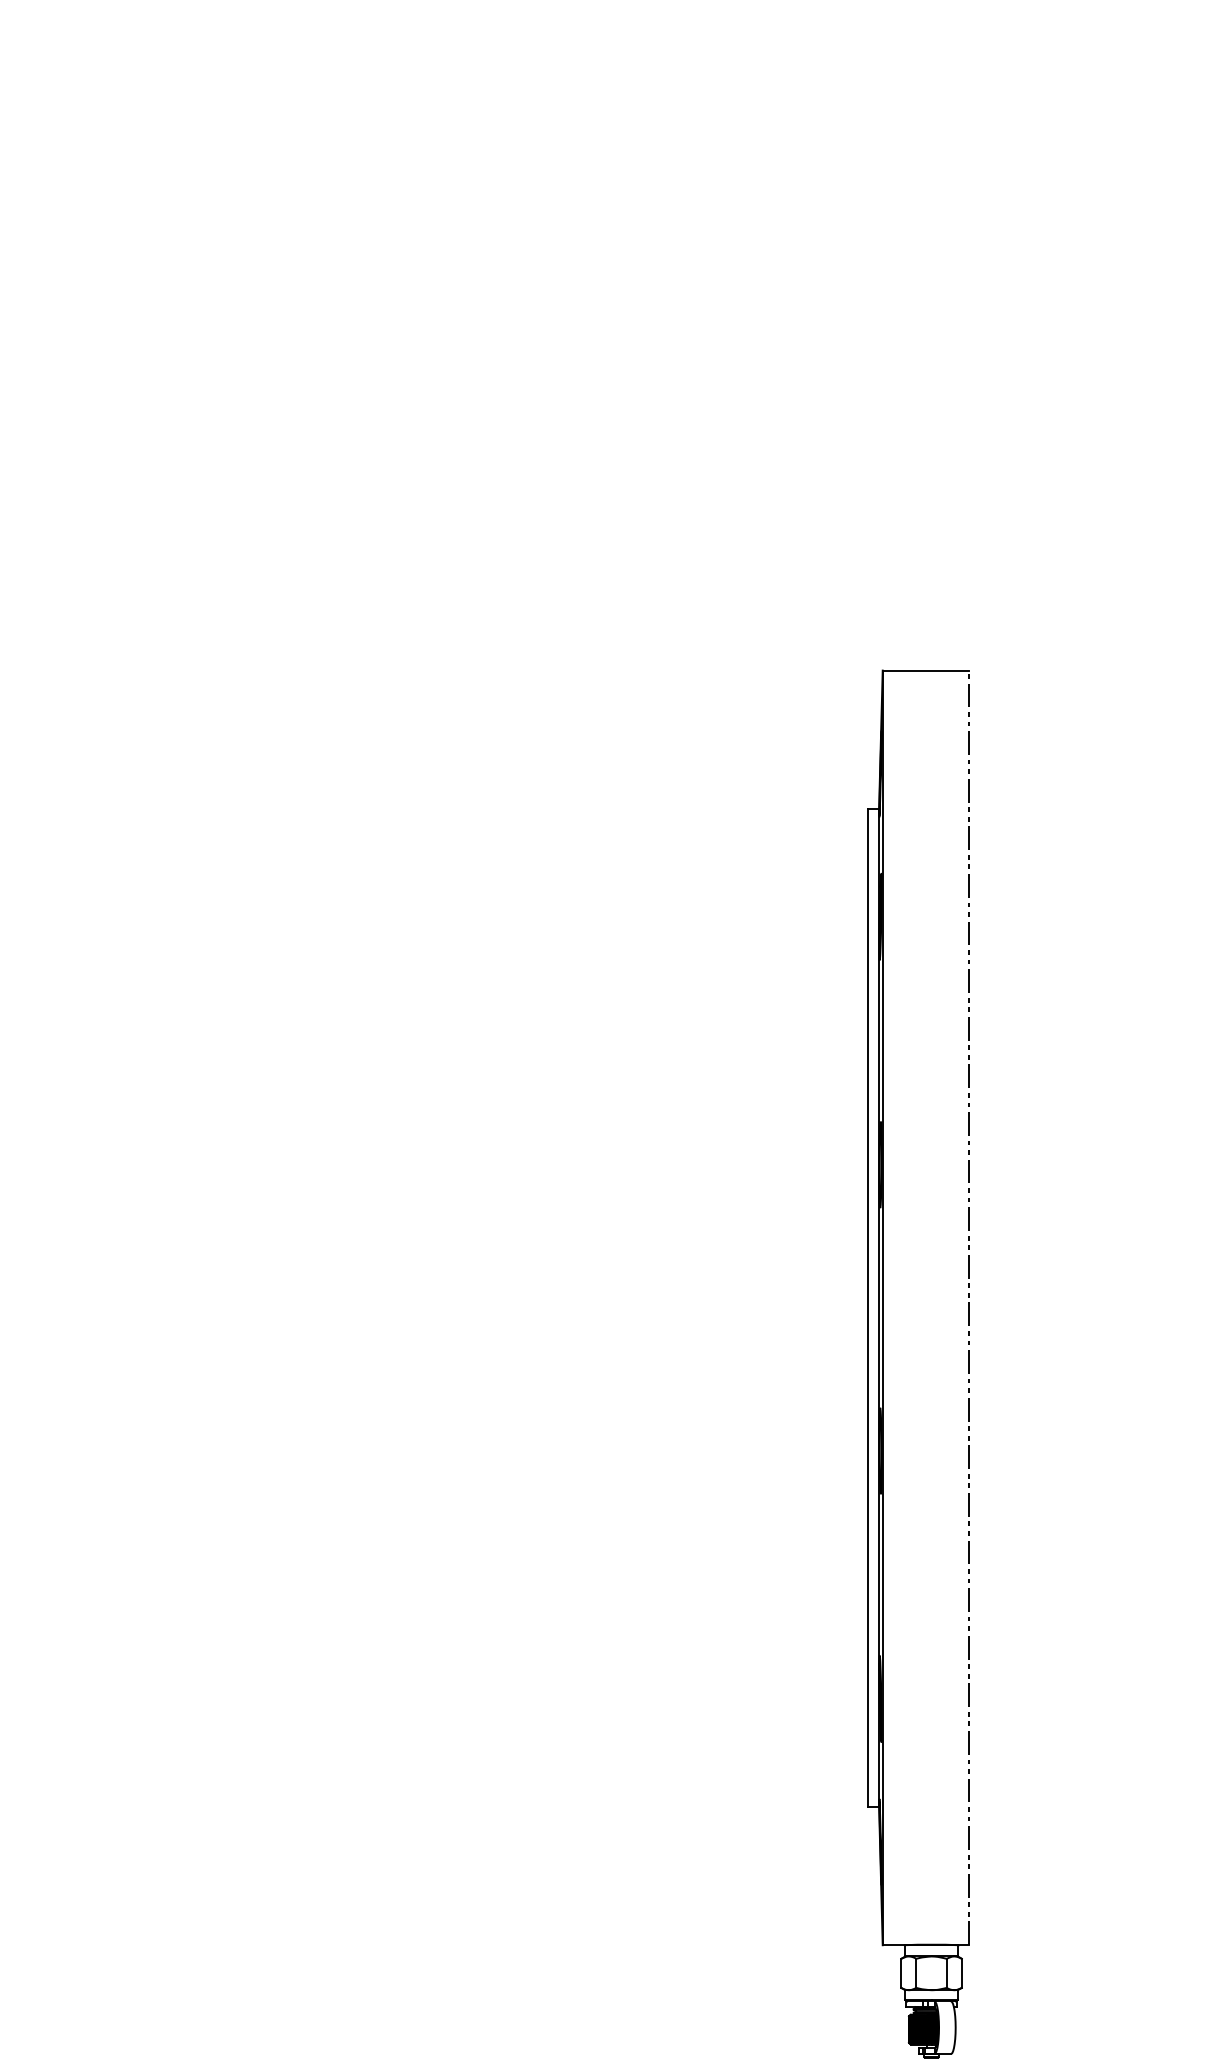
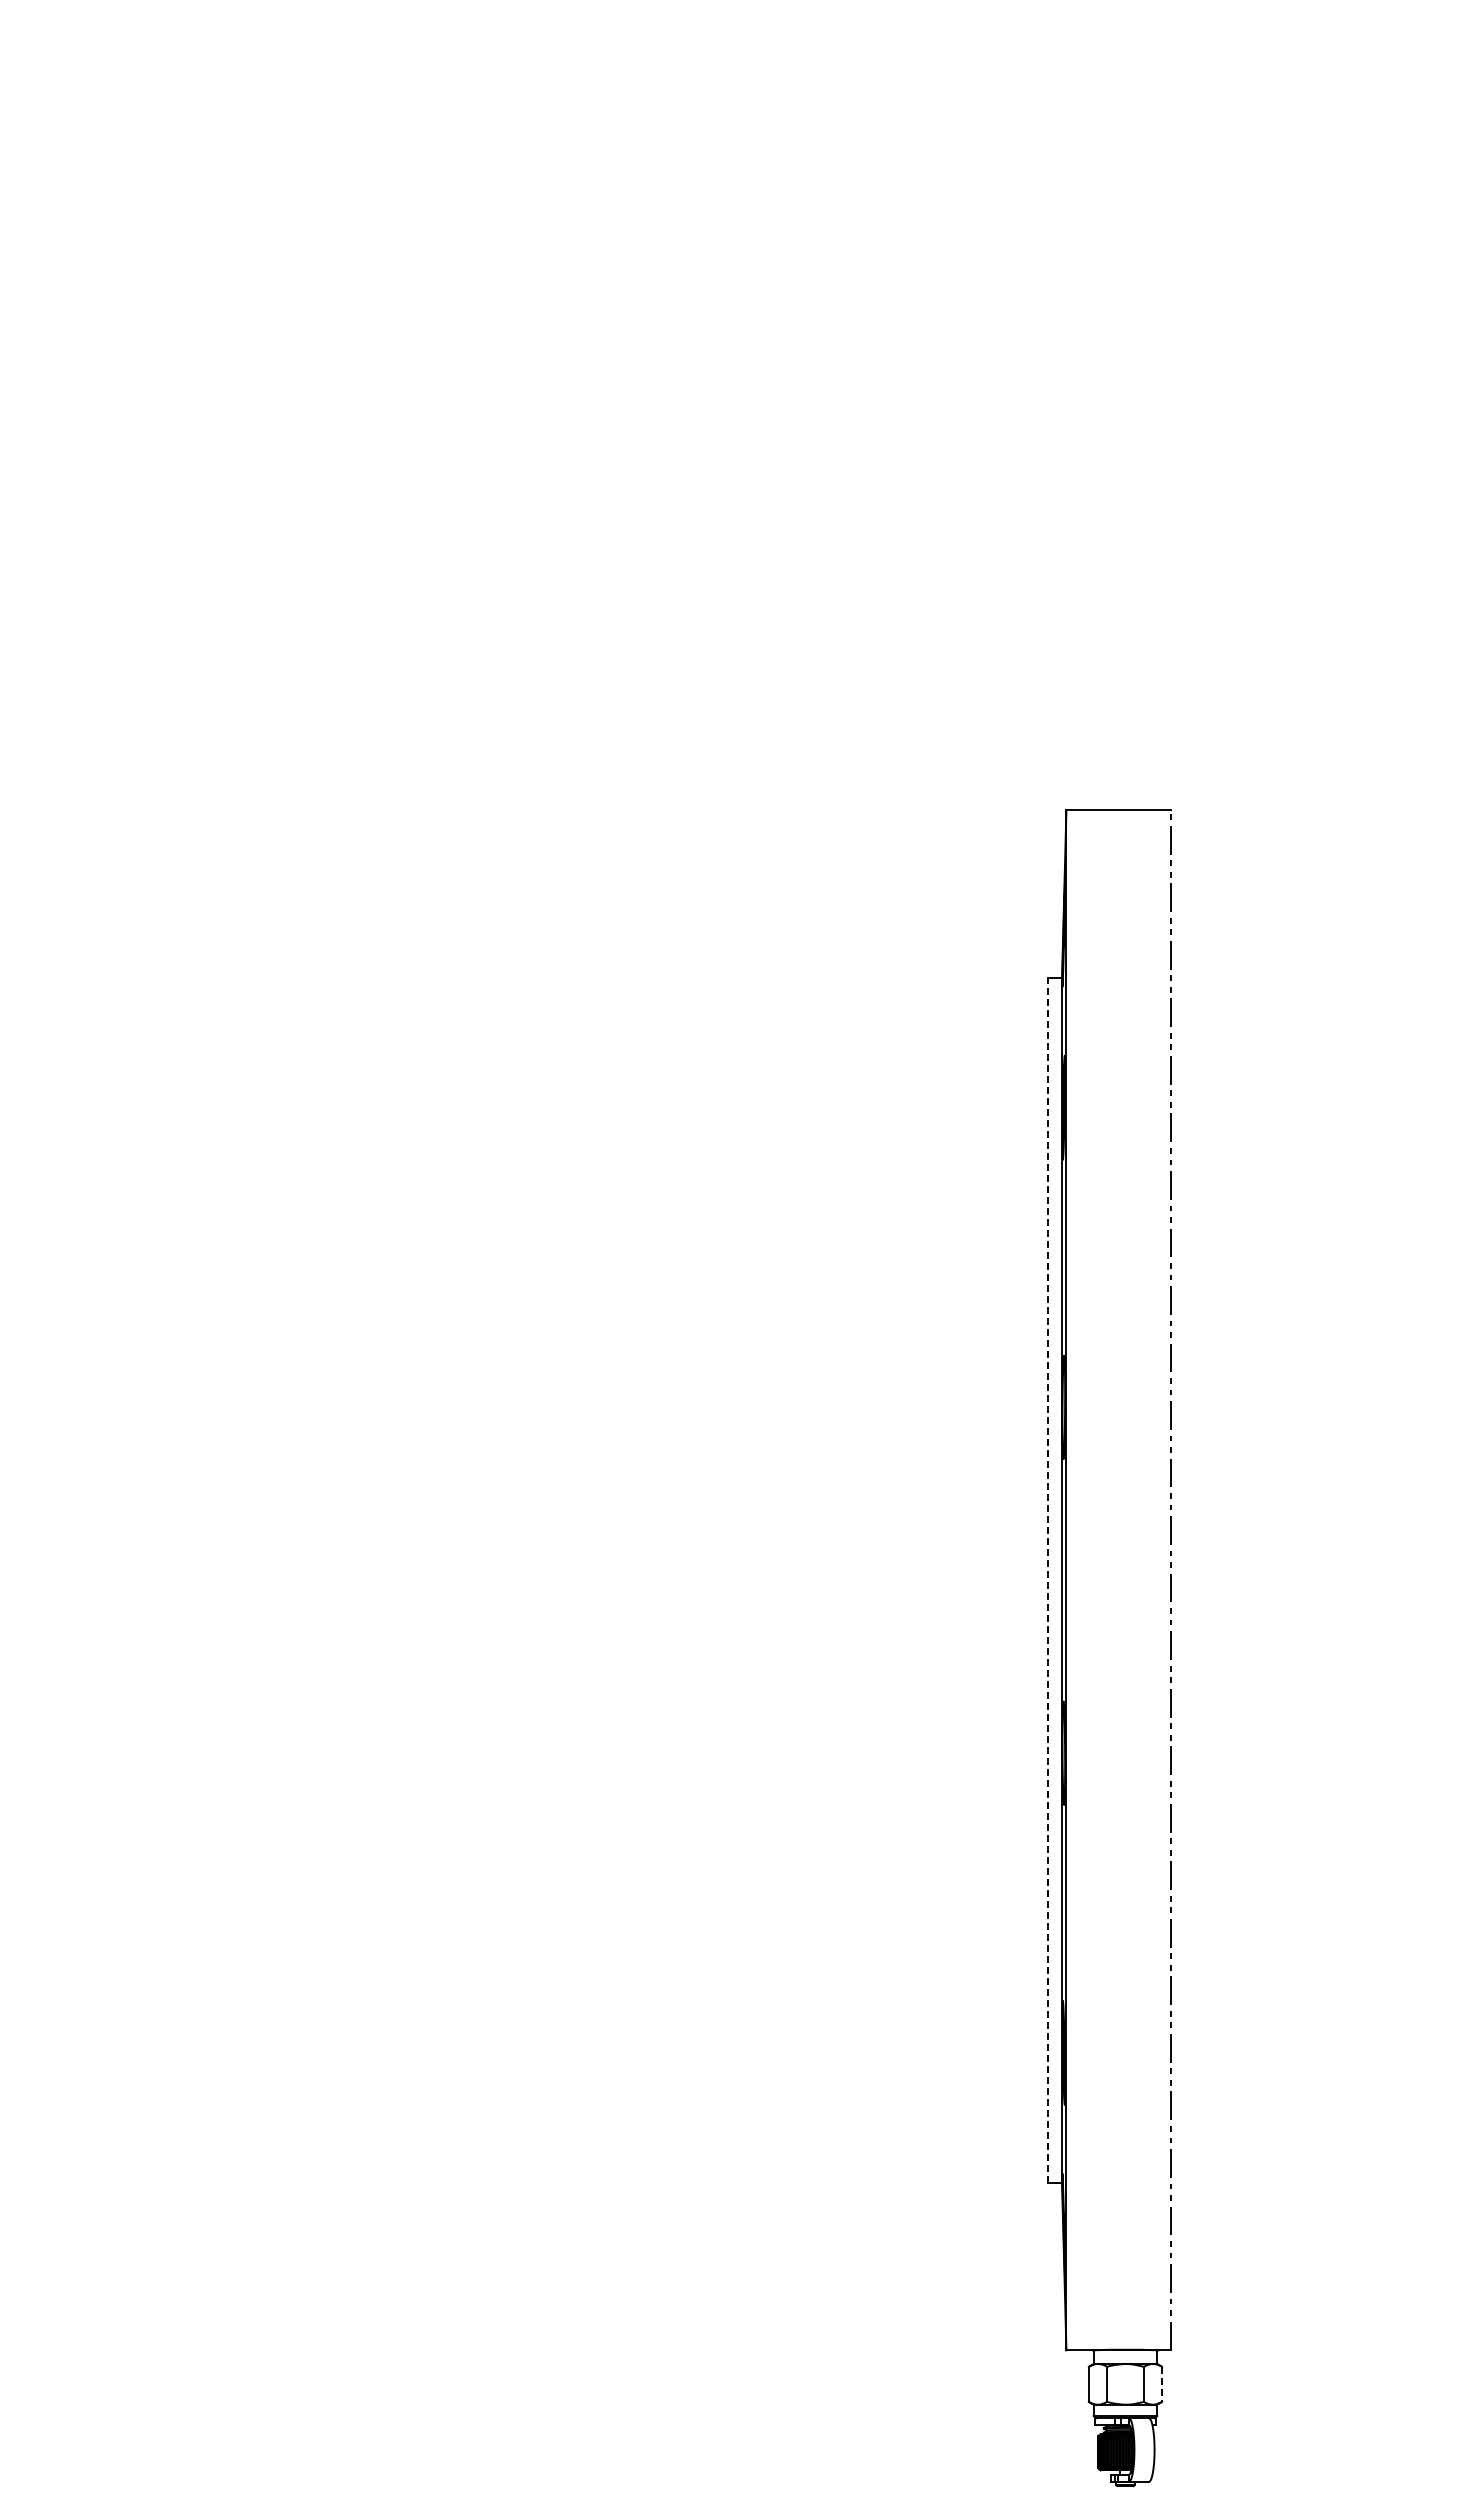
line: (867, 1307) -> (1048, 1579), solid -> dashed
line: (962, 1973) -> (1162, 2384), solid -> dashed

